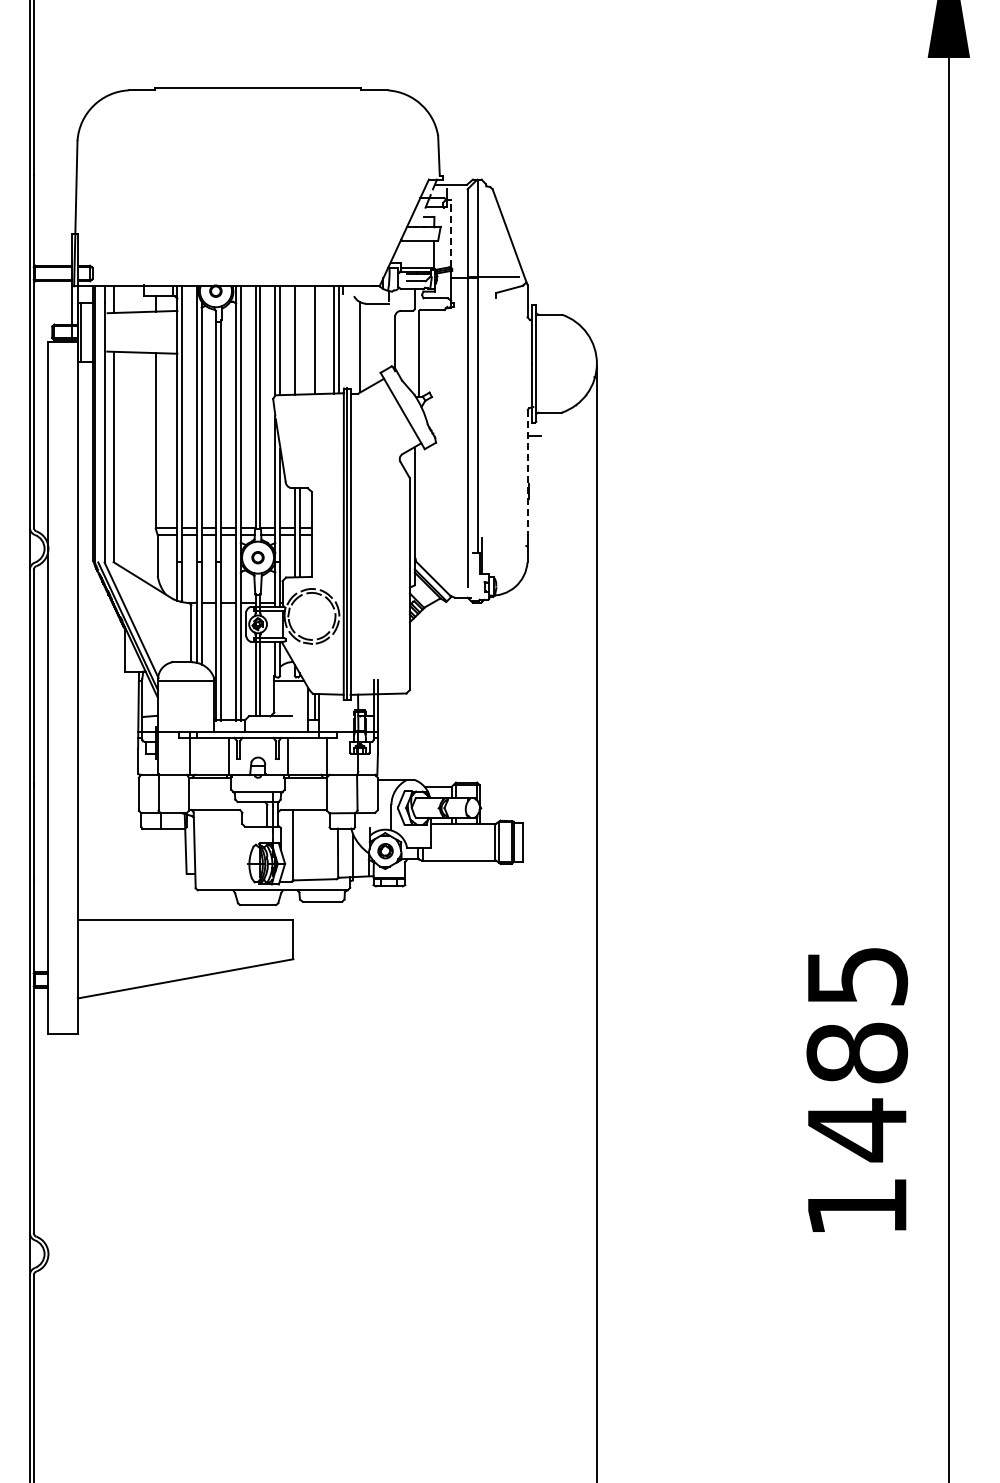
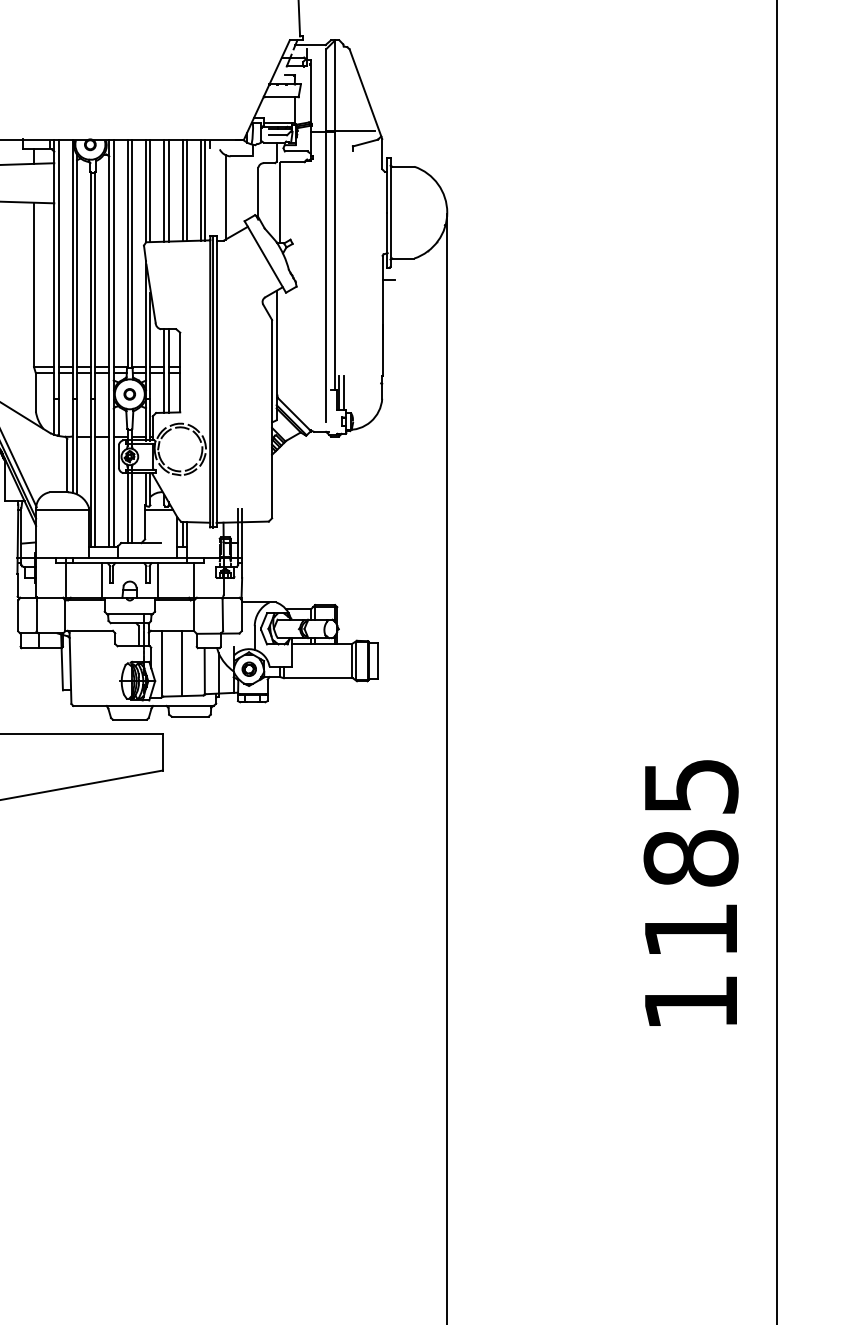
line: (451, 233) -> (311, 90), dashed -> solid
line: (299, 340) -> (168, 190), added
line: (319, 340) -> (187, 190), added
line: (527, 474) -> (382, 316), dashed -> solid
line: (486, 556) -> (343, 393), added
line: (313, 844) -> (181, 663), added
text: (857, 1130) -> (691, 930), 1485 -> 1185

